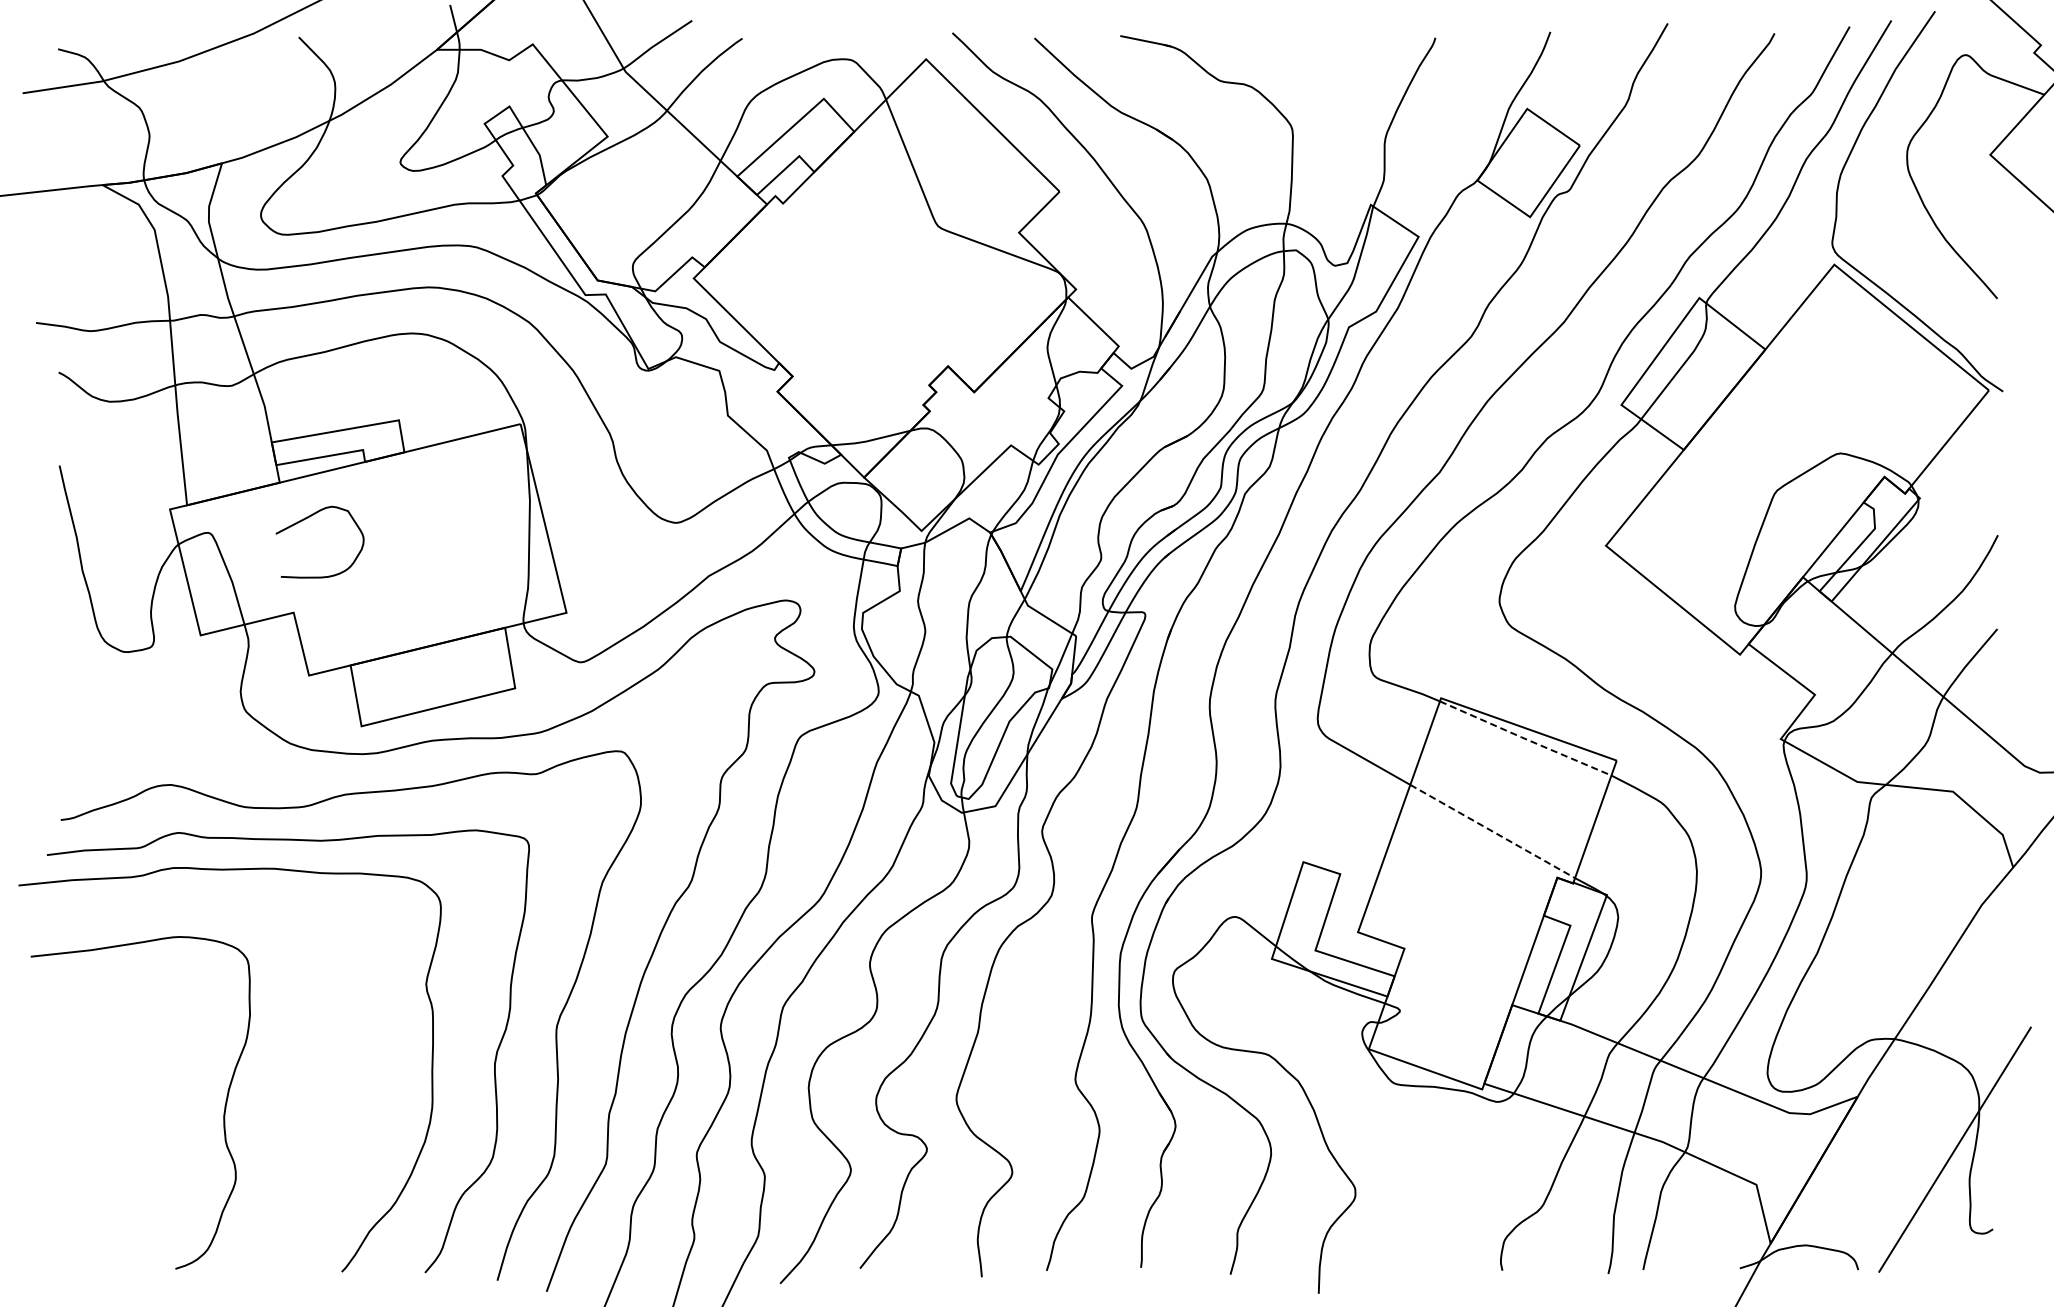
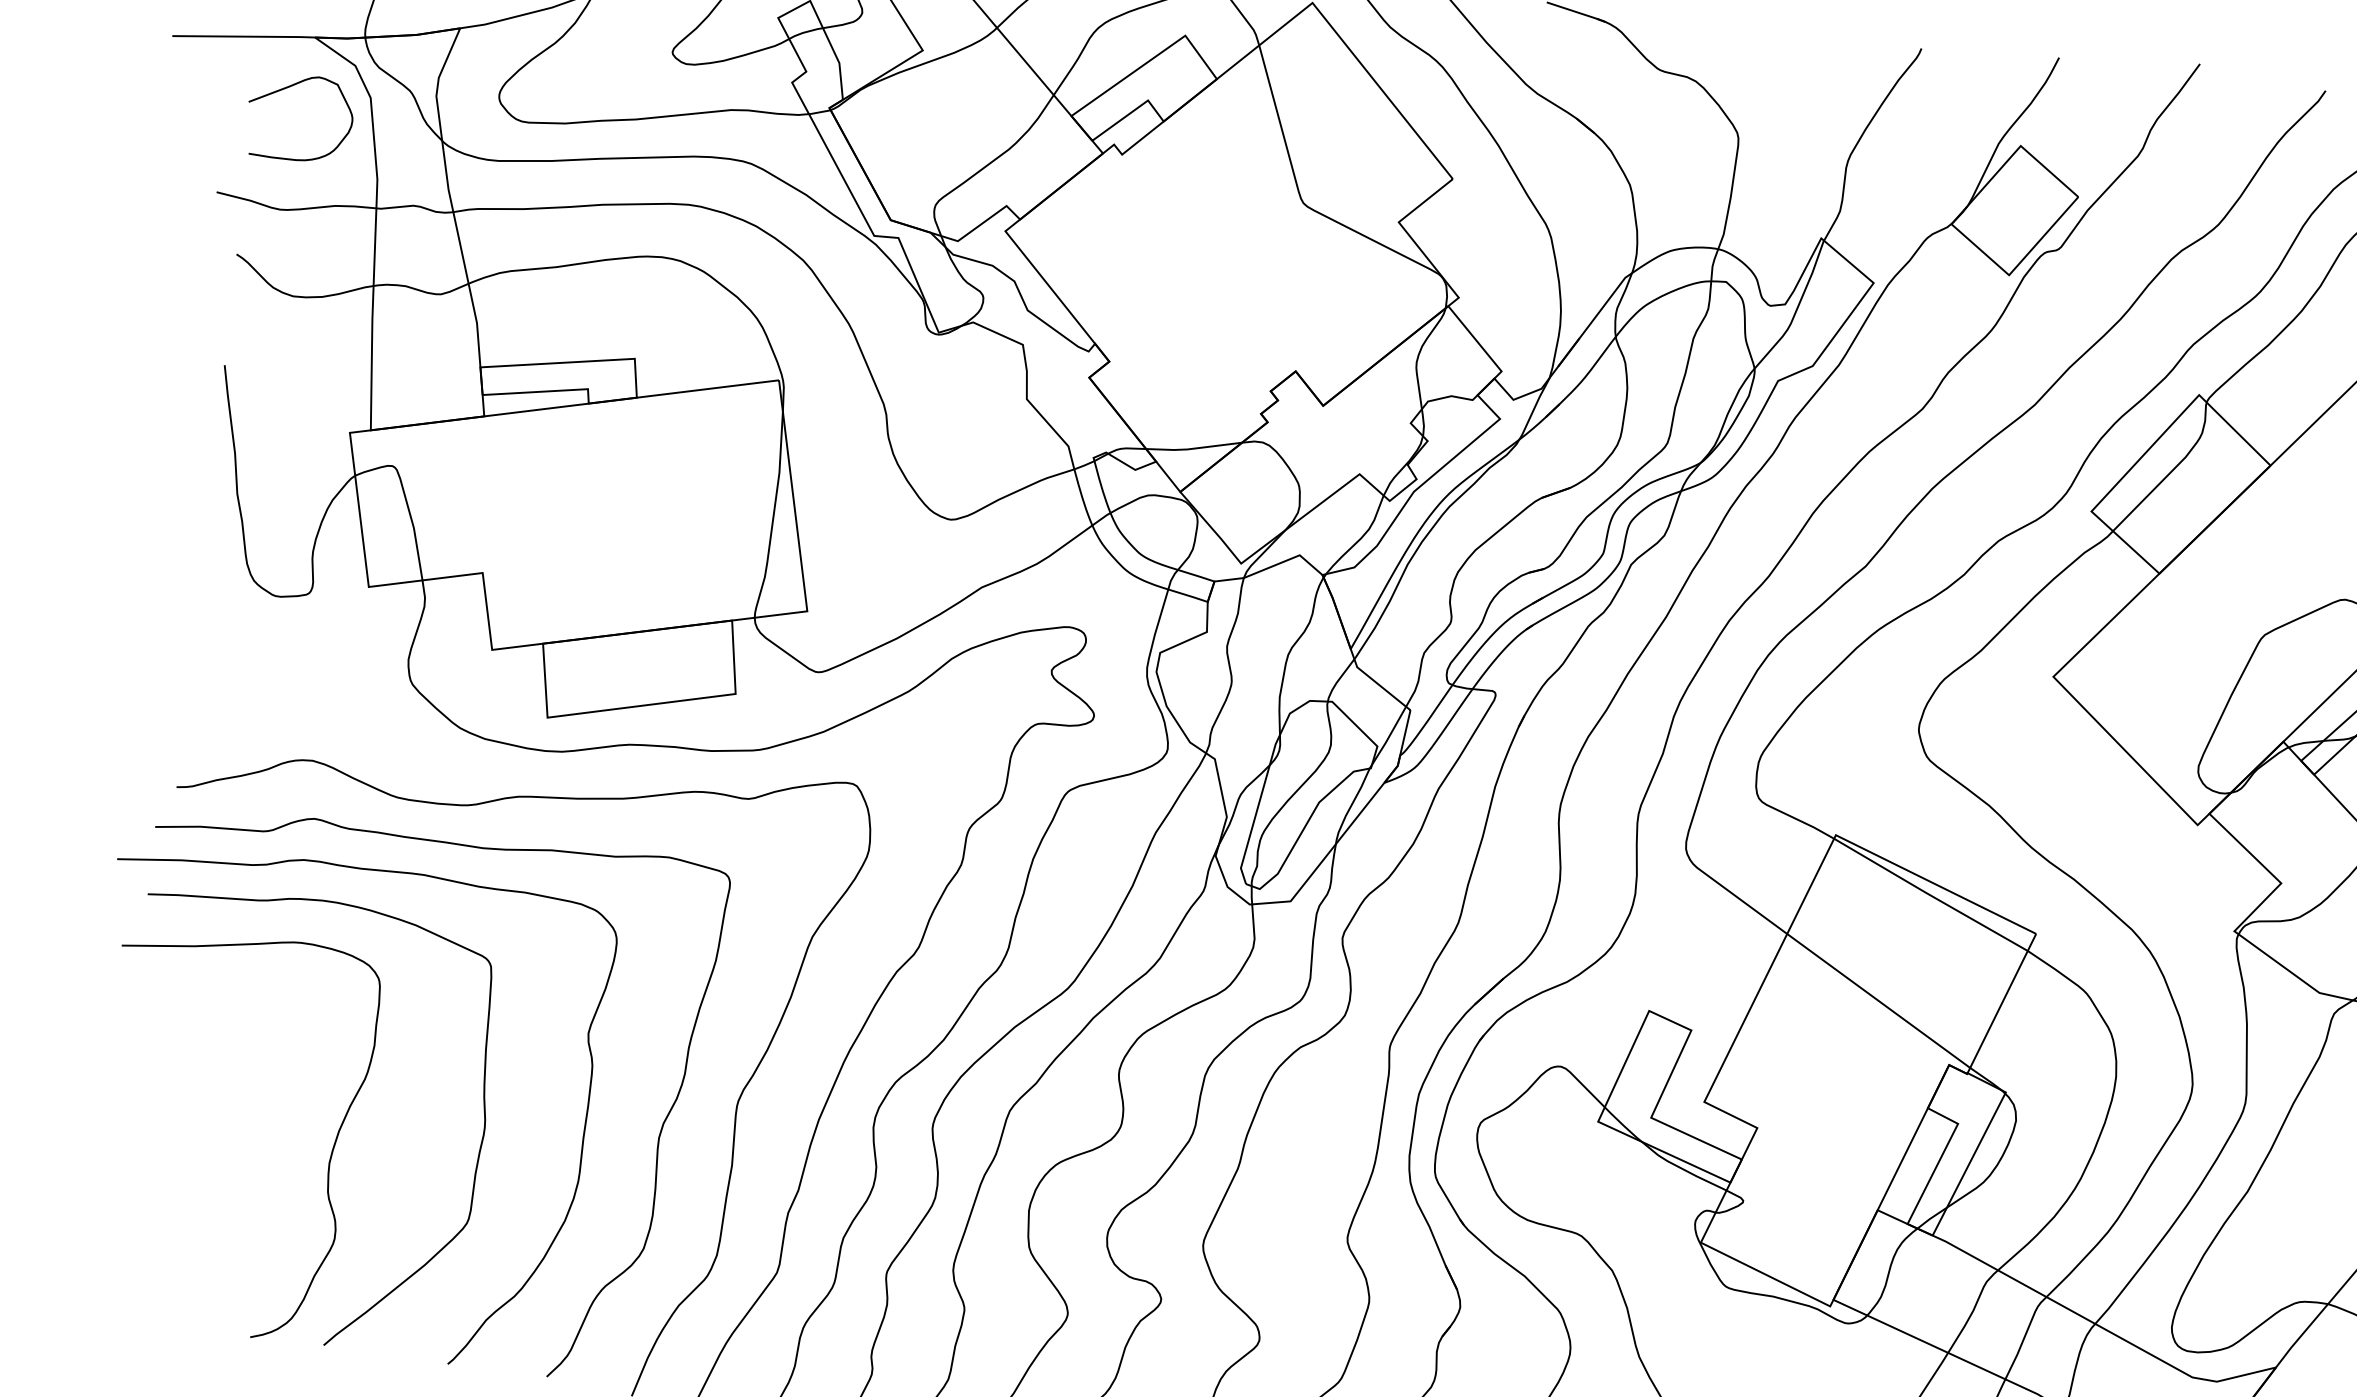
curve: (308, 518) -> (289, 88), moved
line: (1525, 738) -> (1930, 894), dashed -> solid
line: (1492, 831) -> (1878, 1000), dashed -> solid
curve: (346, 1092) -> (478, 1151), added

